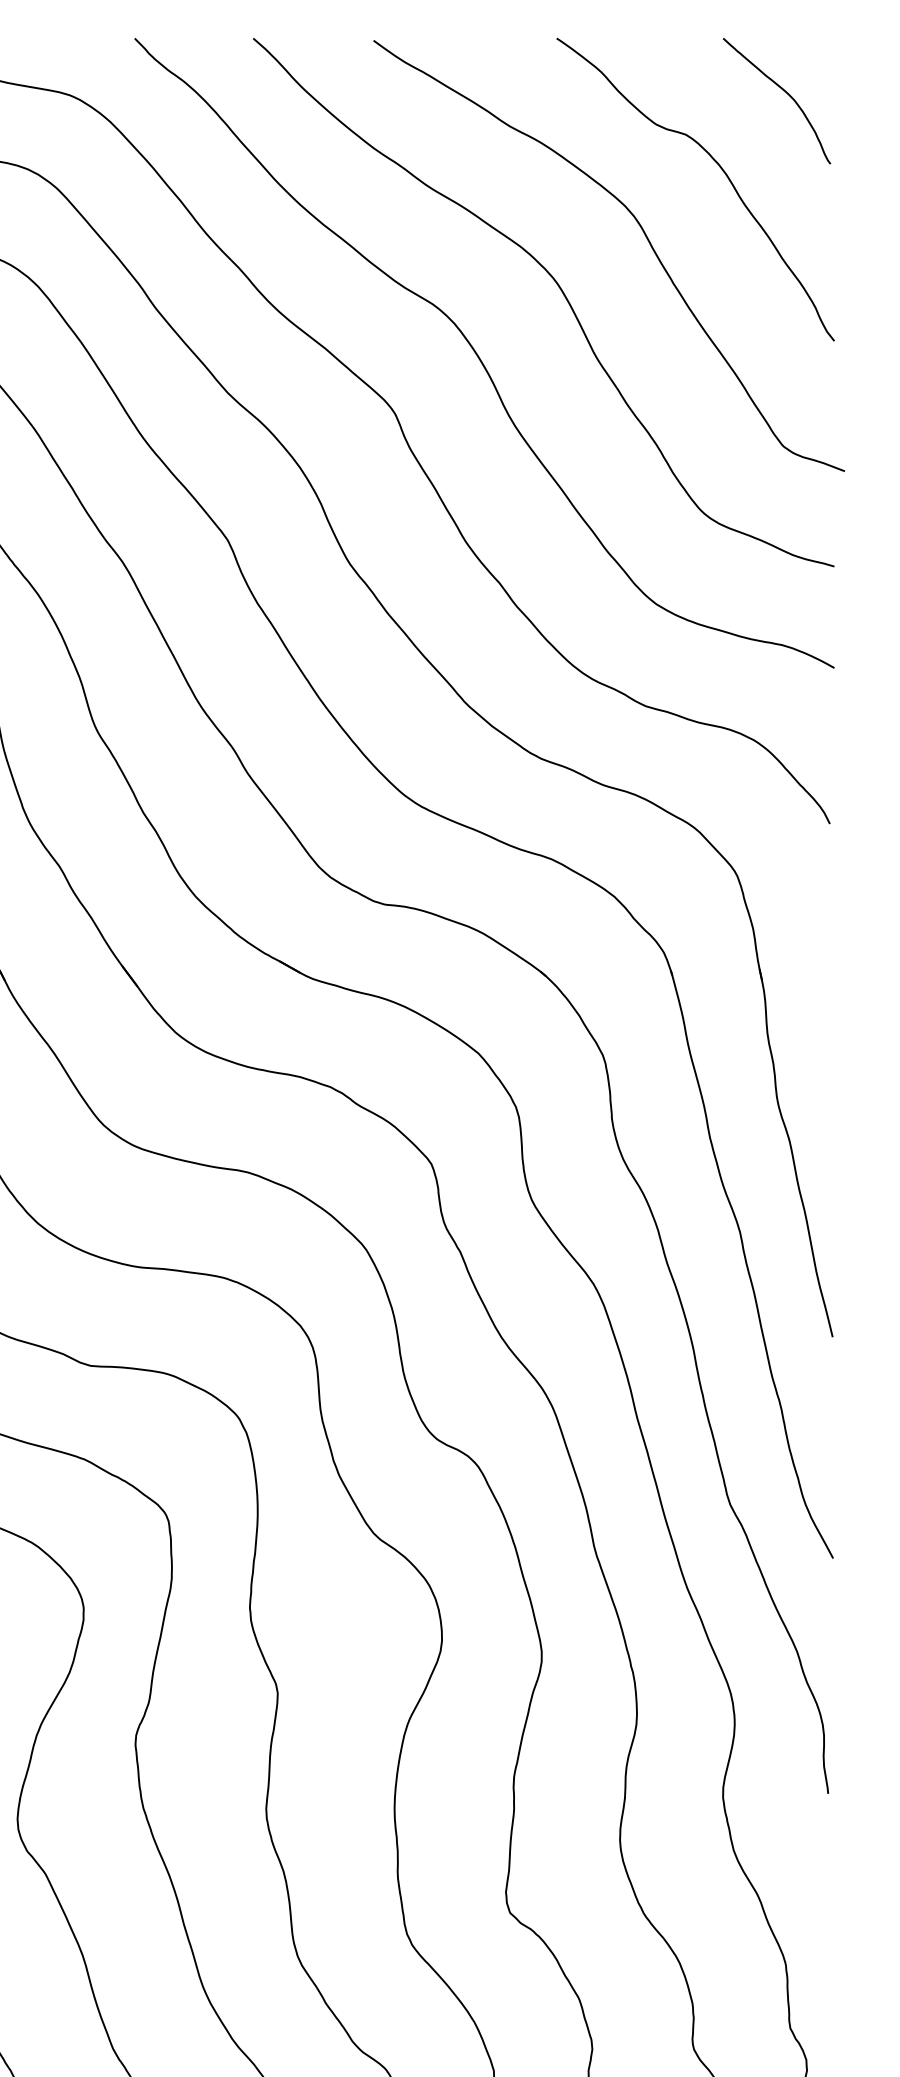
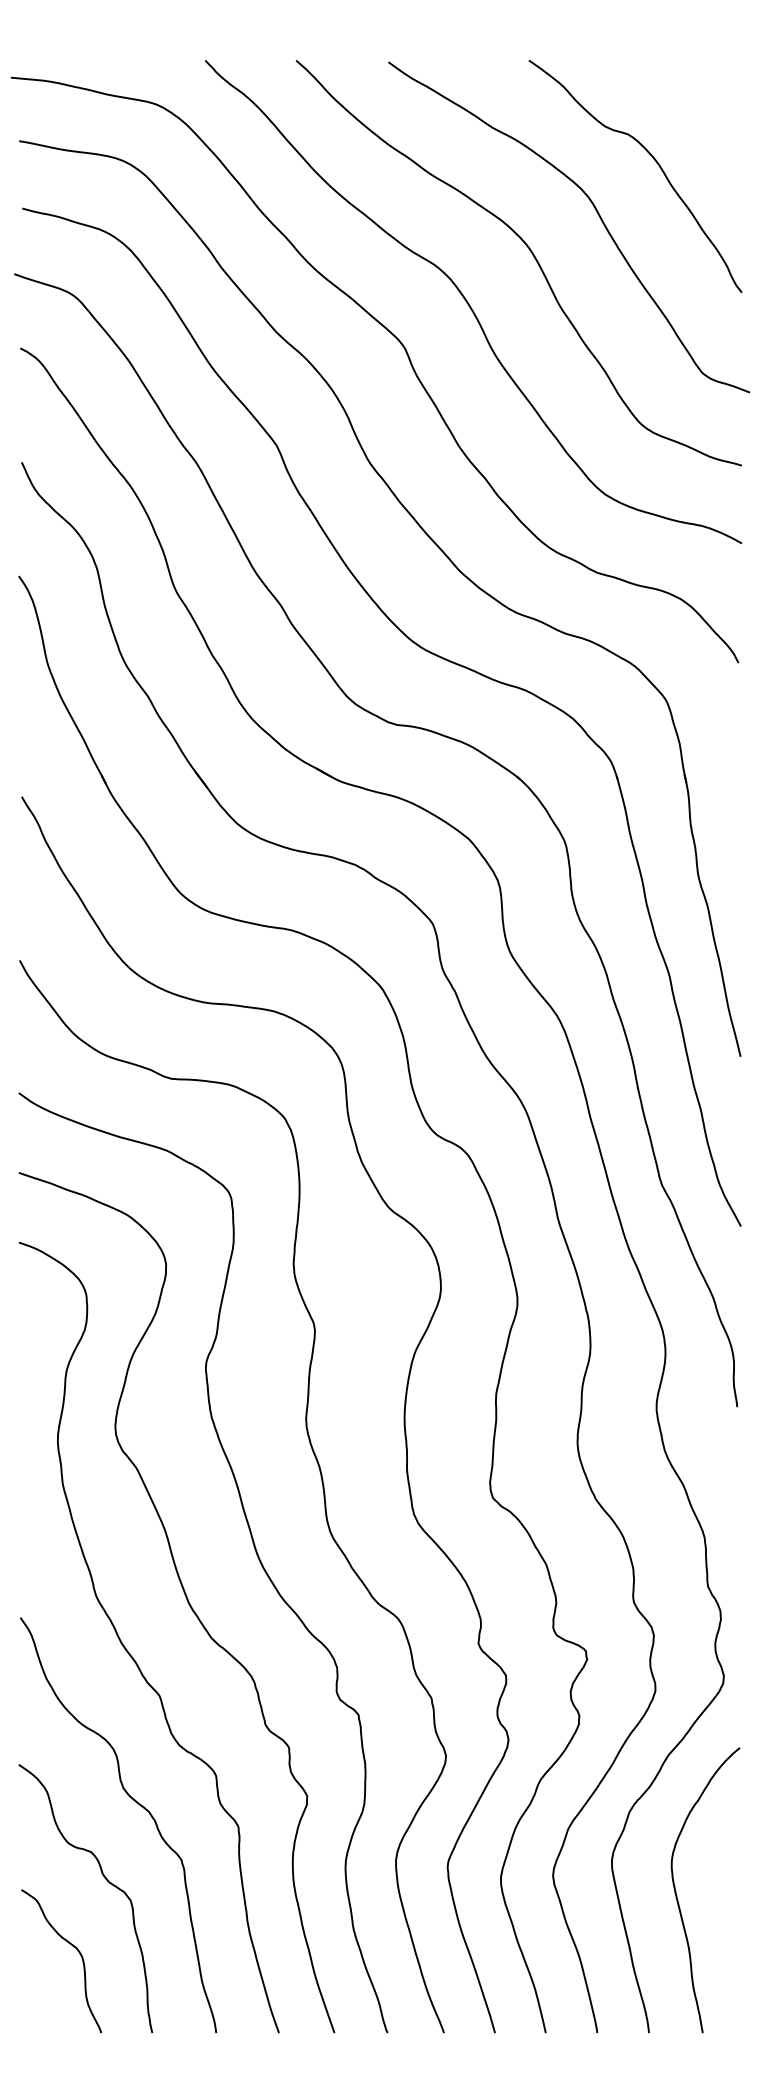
curve: (784, 91) -> (703, 101), removed

